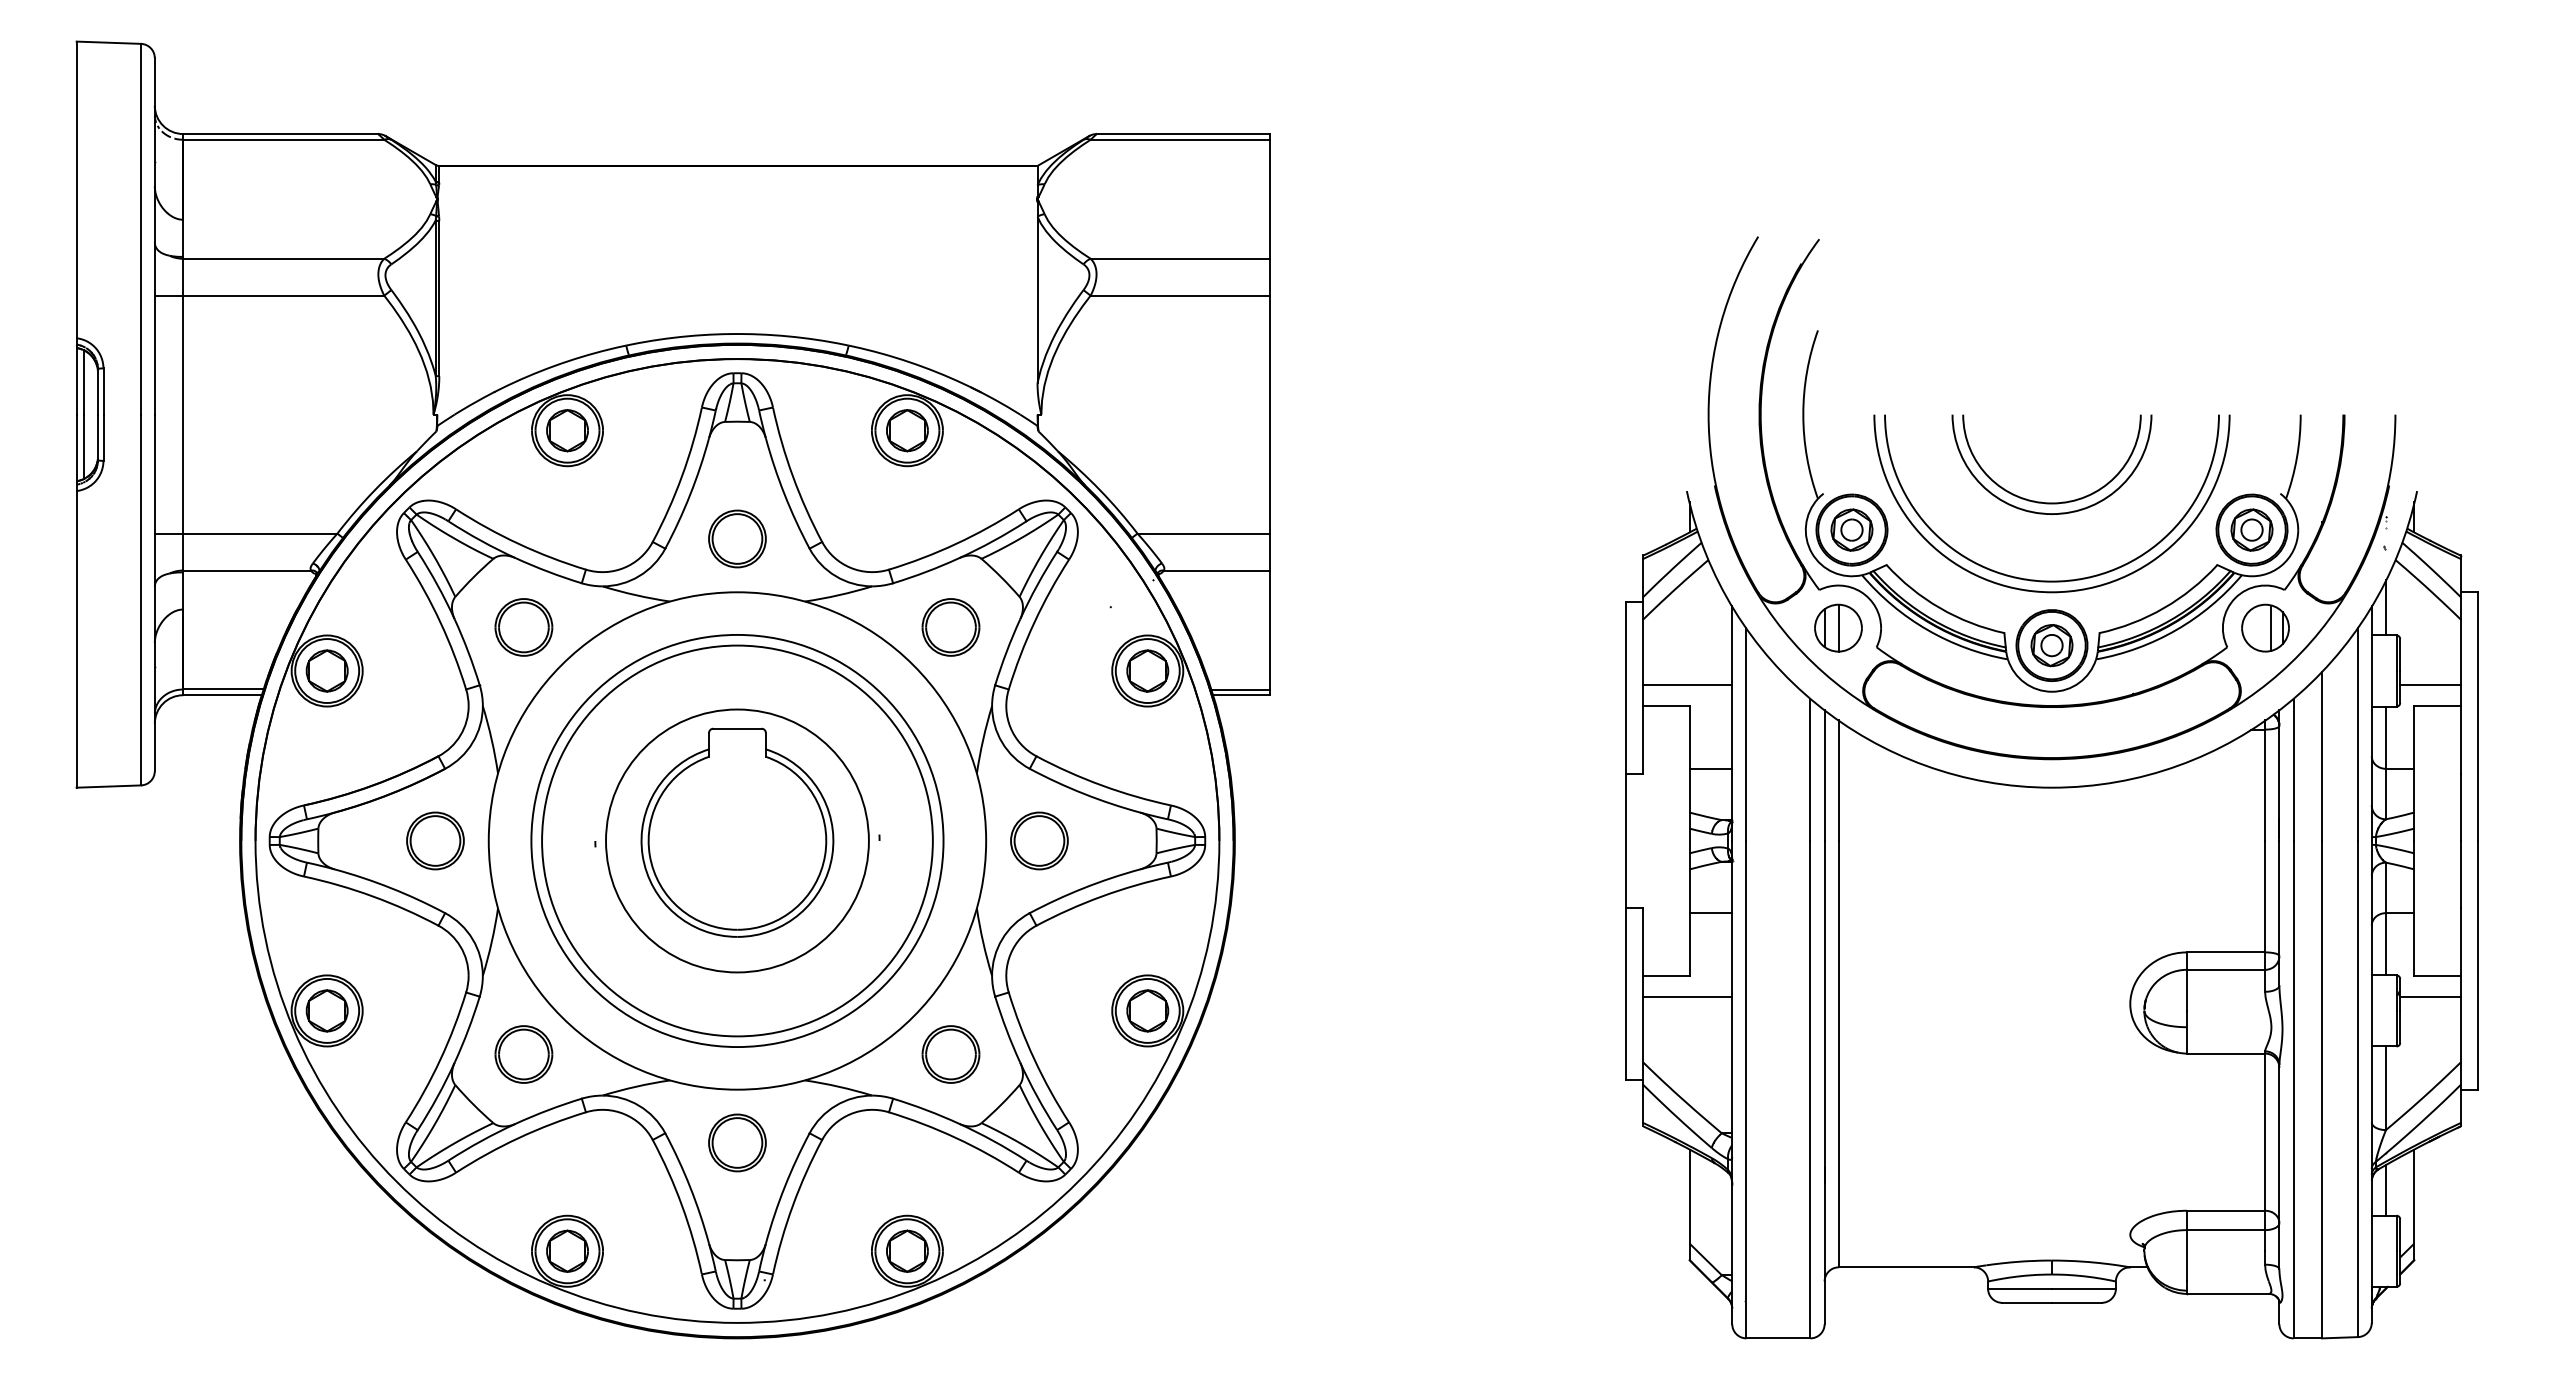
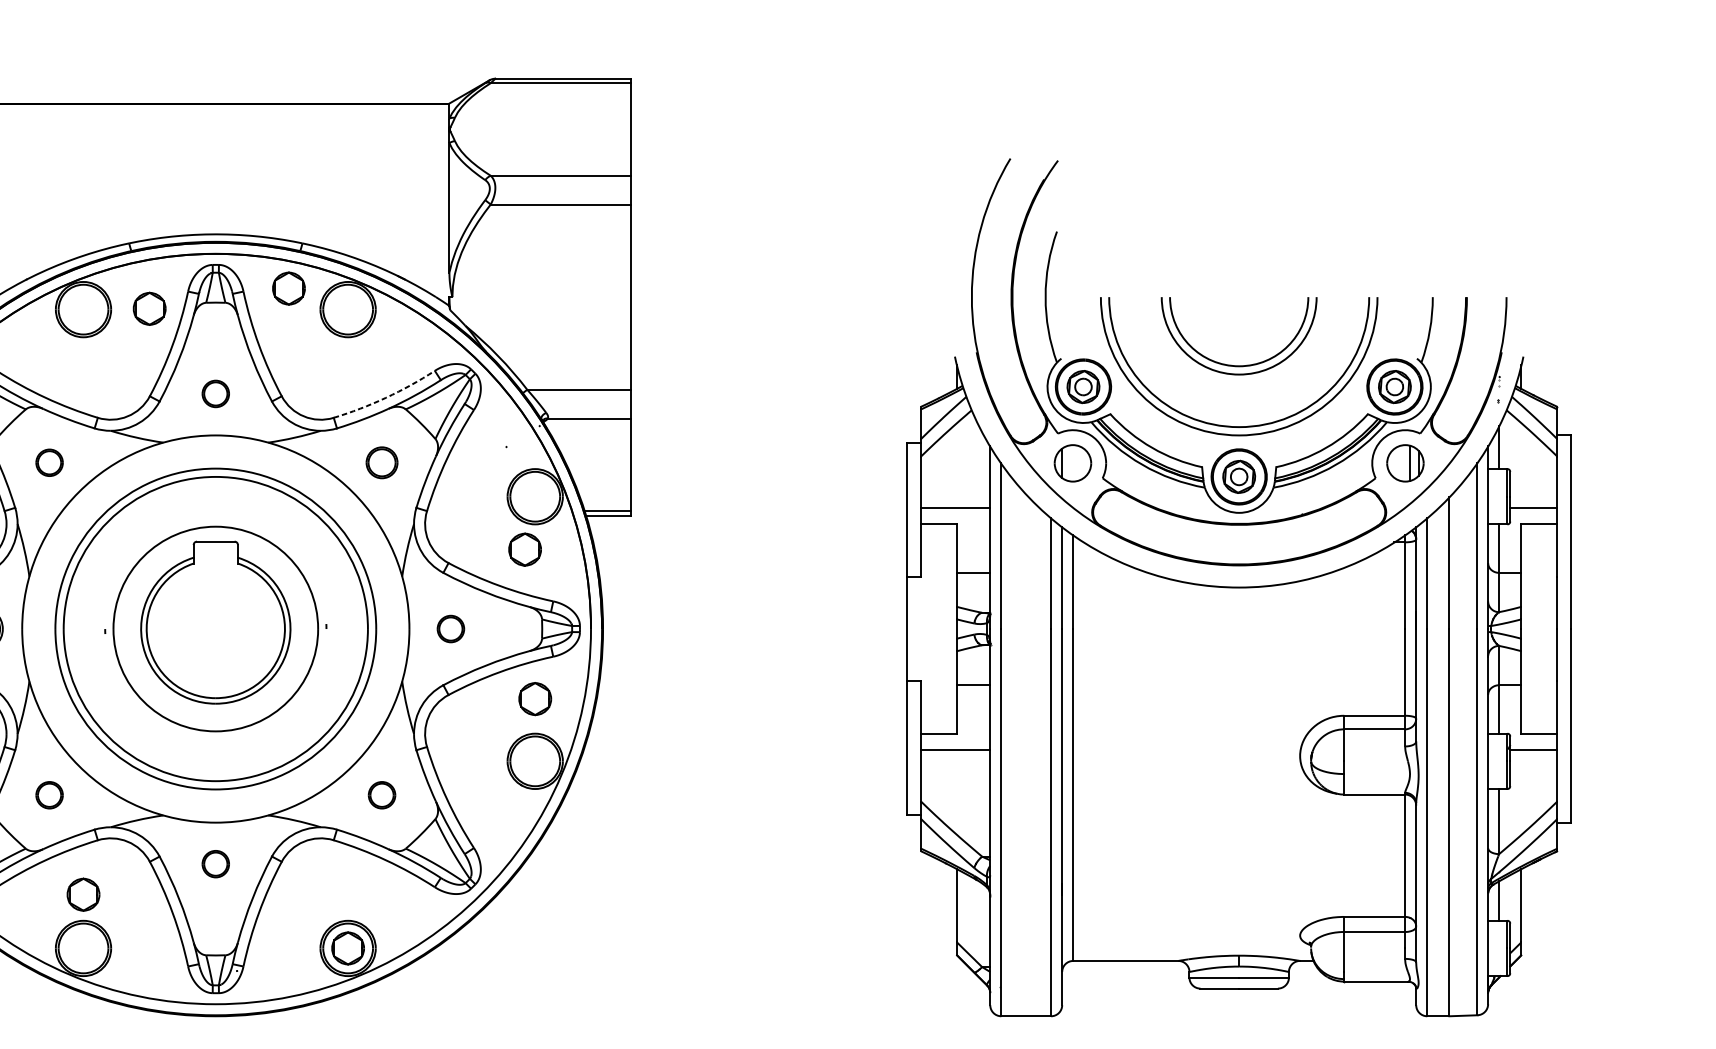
part: (567, 430) -> (149, 308), moved
part: (907, 430) -> (289, 288), moved
part: (737, 538) -> (215, 393), size x0.6
arc: (956, 544) -> (386, 398), solid -> dashed
part: (523, 627) -> (49, 462), size x0.6
part: (950, 627) -> (381, 462), size x0.7
line: (1838, 627) -> (1072, 462), removed
part: (1147, 670) -> (524, 549), moved
part: (1039, 840) -> (450, 628), size x0.6
part: (1147, 1010) -> (535, 698), moved
part: (523, 1054) -> (49, 795), size x0.6
part: (950, 1054) -> (381, 795), size x0.6
part: (737, 1142) -> (215, 863), size x0.6
part: (567, 1250) -> (83, 894), moved

